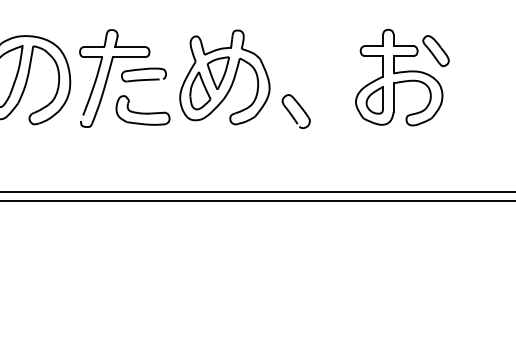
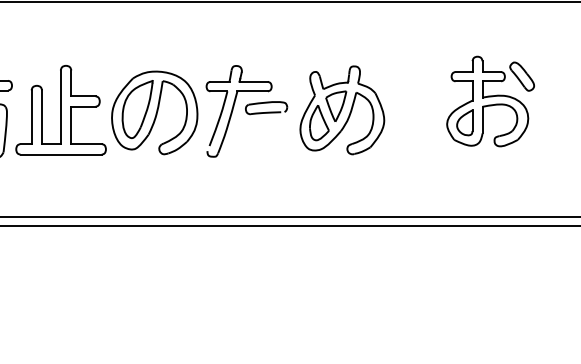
part: (402, 77) -> (490, 101), moved
part: (142, 109) -> (265, 140), removed
part: (295, 110) -> (408, 141), removed

